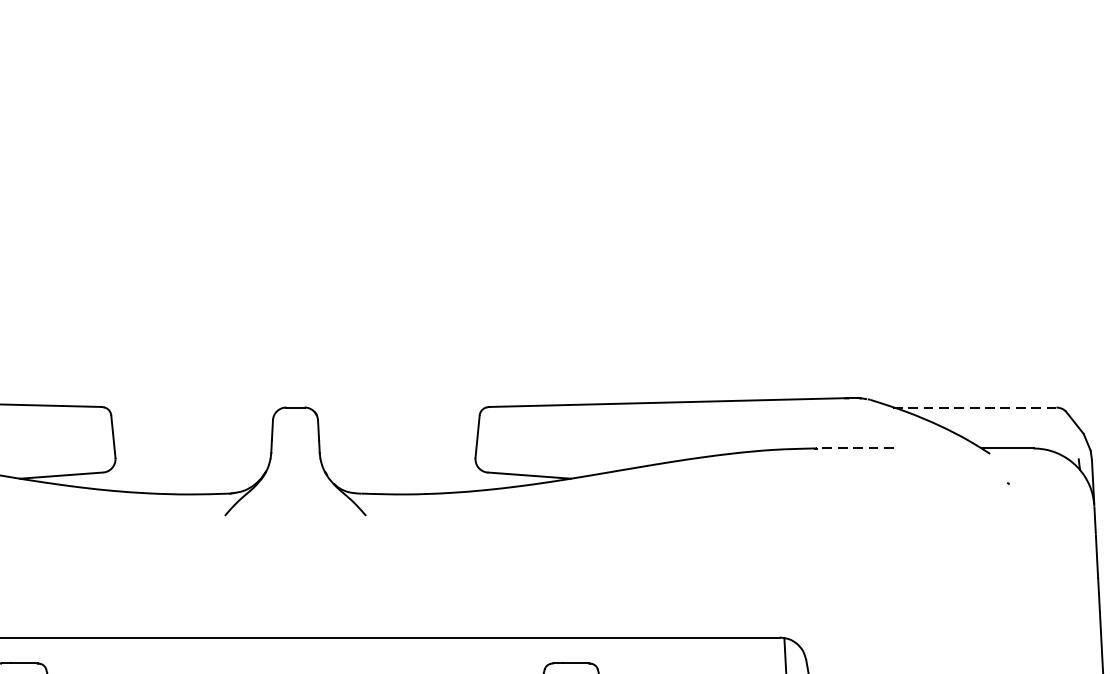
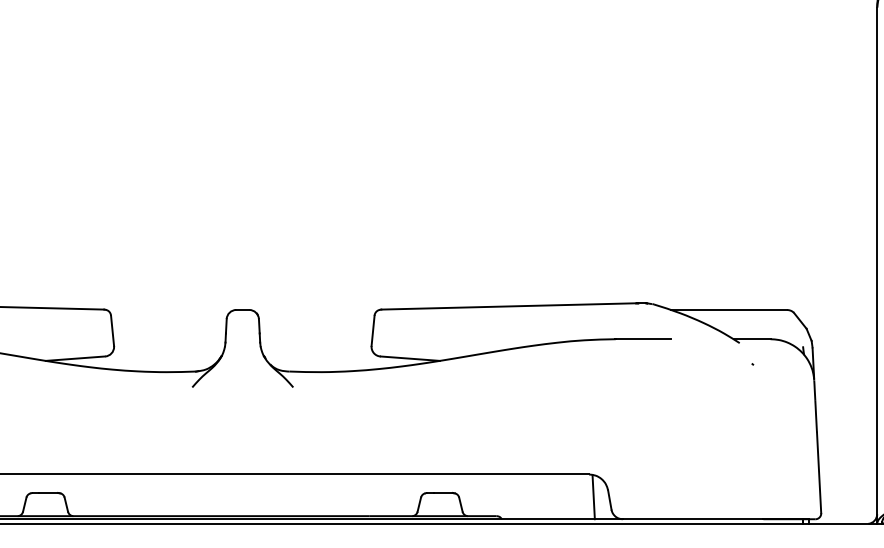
line: (974, 406) -> (728, 309), dashed -> solid
line: (854, 448) -> (642, 339), dashed -> solid

